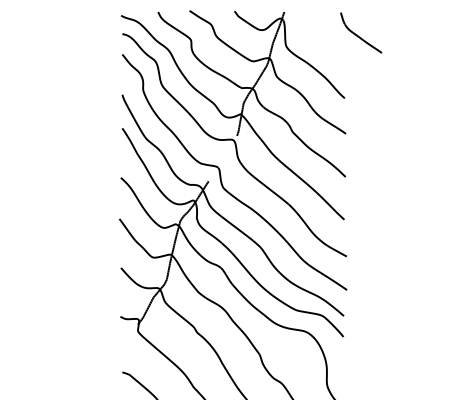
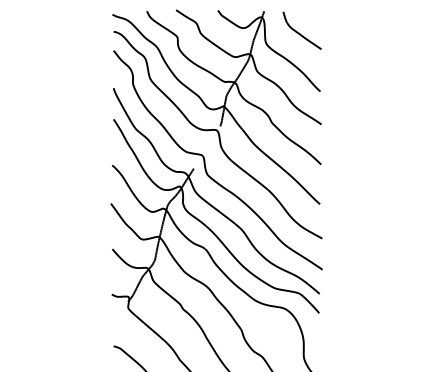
part: (361, 32) -> (302, 30), moved

